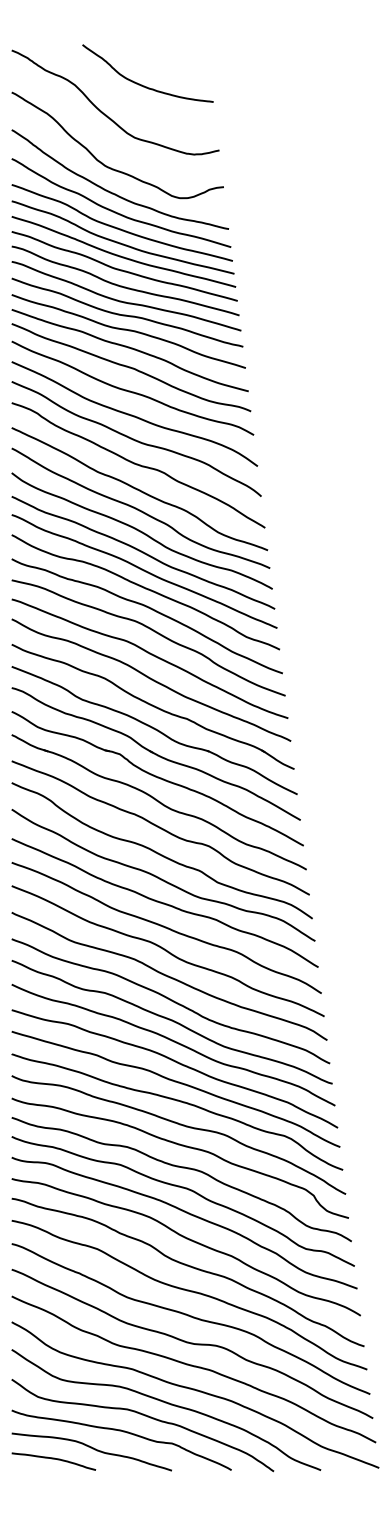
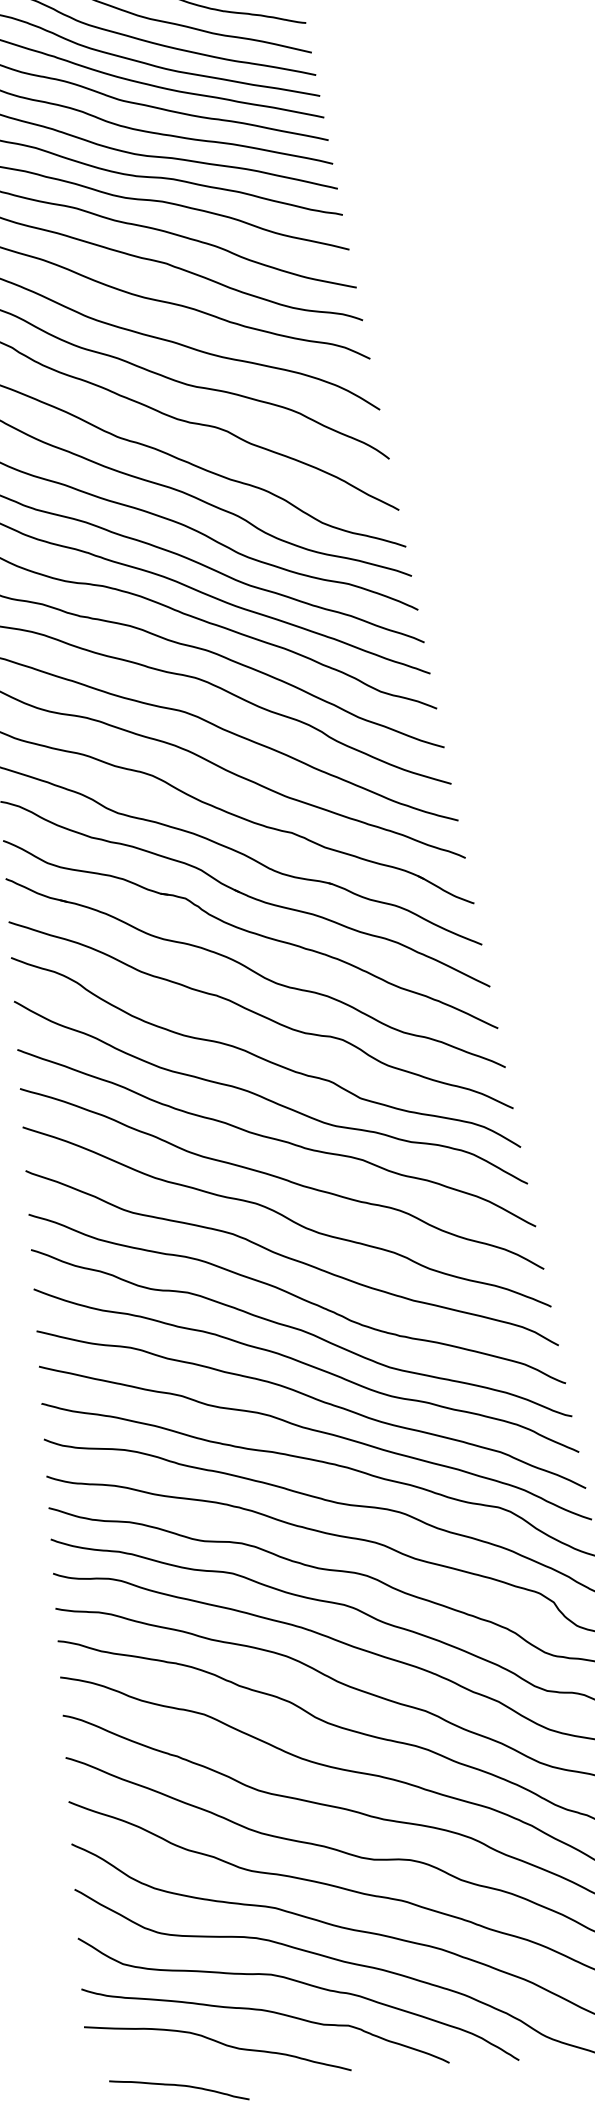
curve: (53, 1459) -> (178, 2086), moved

